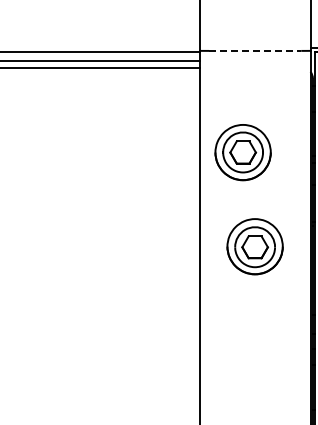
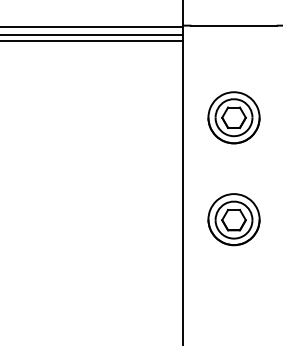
line: (255, 50) -> (234, 25), dashed -> solid
part: (242, 152) -> (233, 117), moved
part: (254, 246) -> (233, 219), moved

